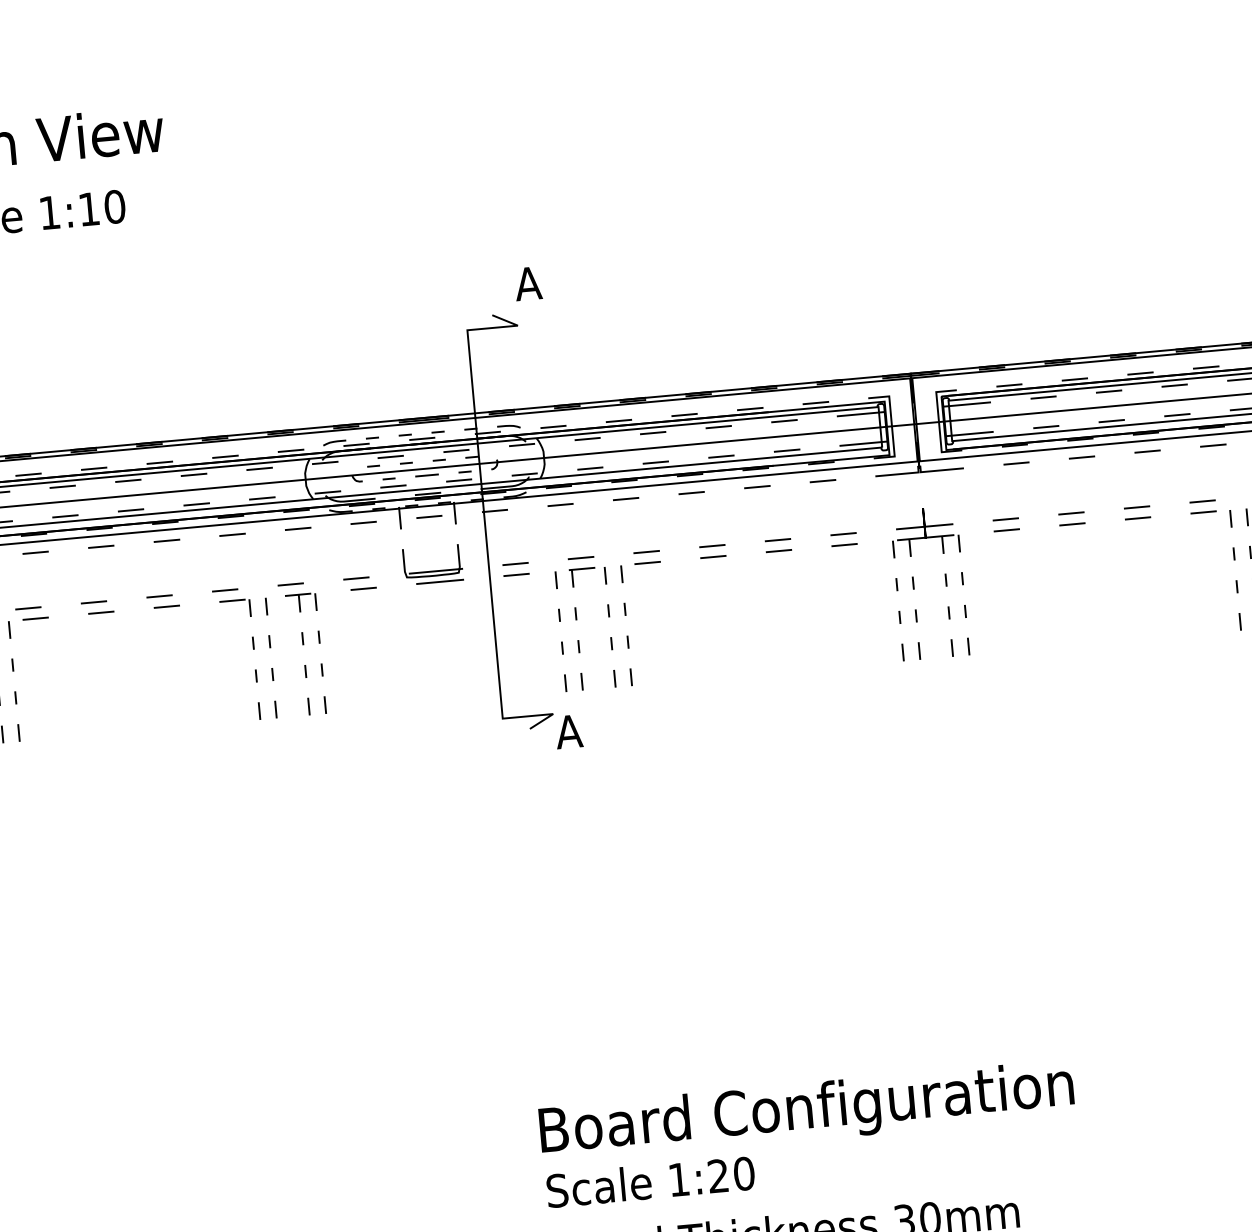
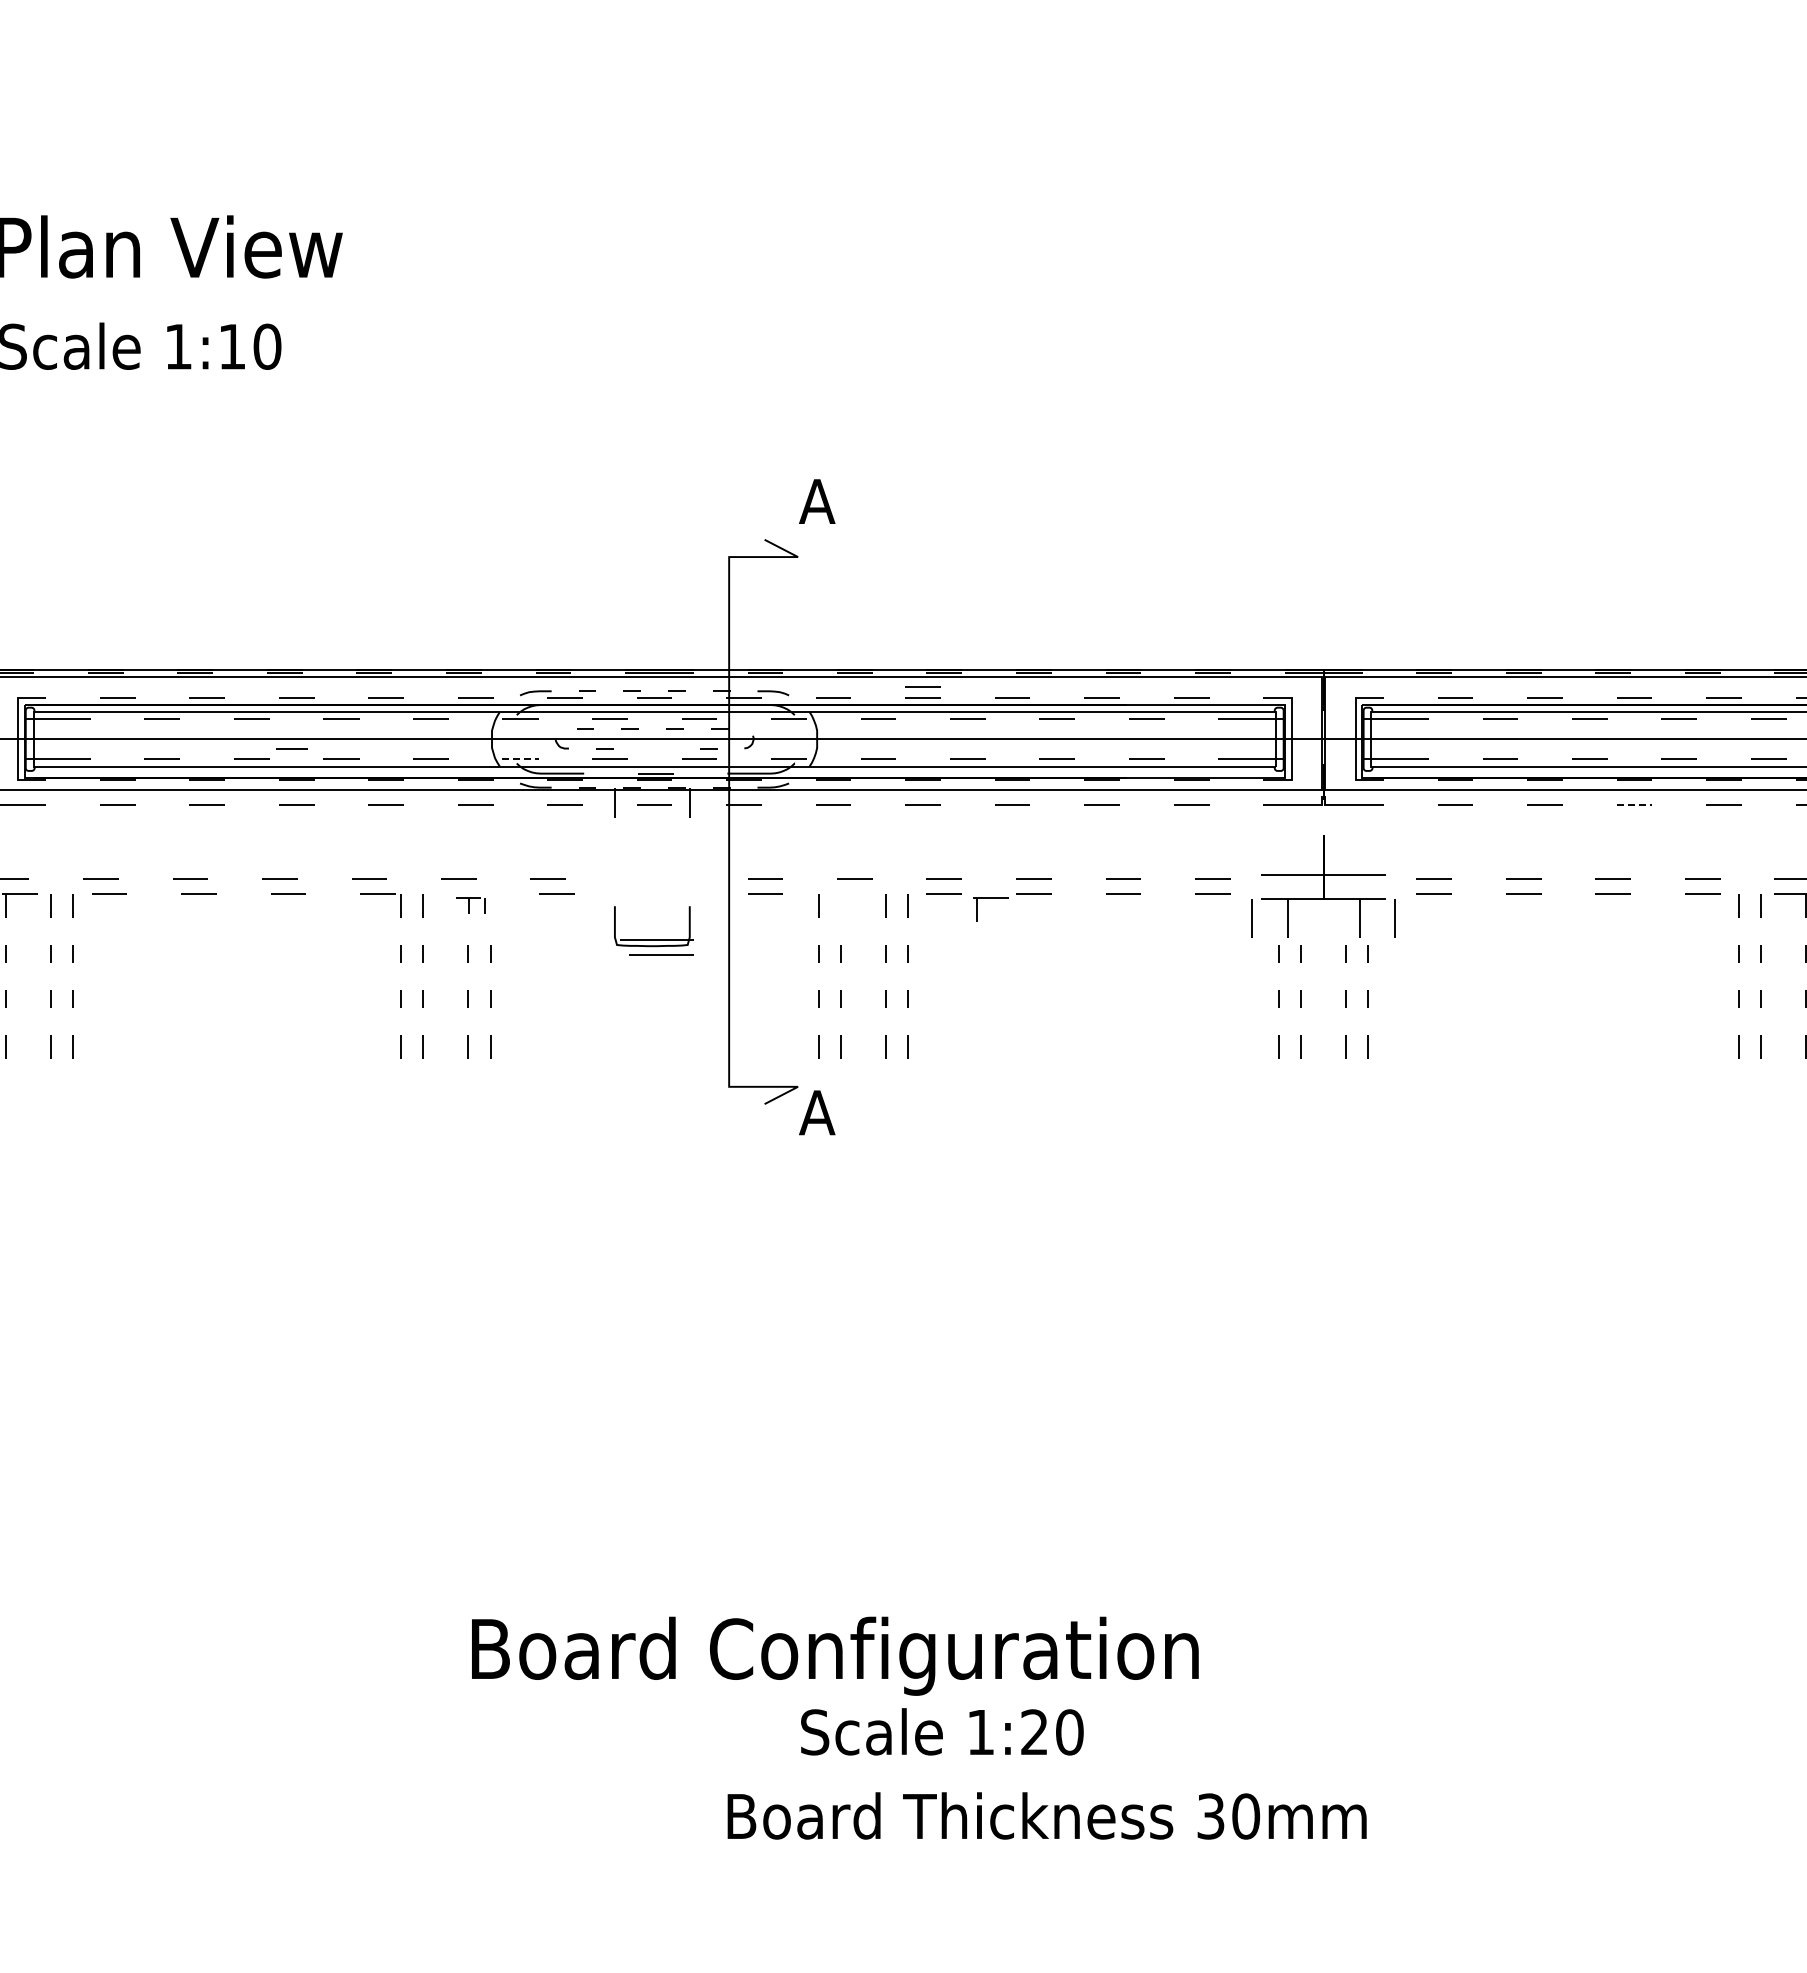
line: (617, 412) -> (922, 686), added
line: (1147, 451) -> (1634, 804), solid -> dashed
line: (426, 475) -> (291, 748), moved
line: (327, 492) -> (520, 759), solid -> dashed
part: (925, 531) -> (1323, 885), size x1.6
part: (581, 569) -> (990, 898), moved
part: (433, 570) -> (653, 939), moved
part: (301, 602) -> (470, 905), size x0.7
text: (807, 1111) -> (835, 1655), moved
text: (650, 1181) -> (942, 1731), moved

